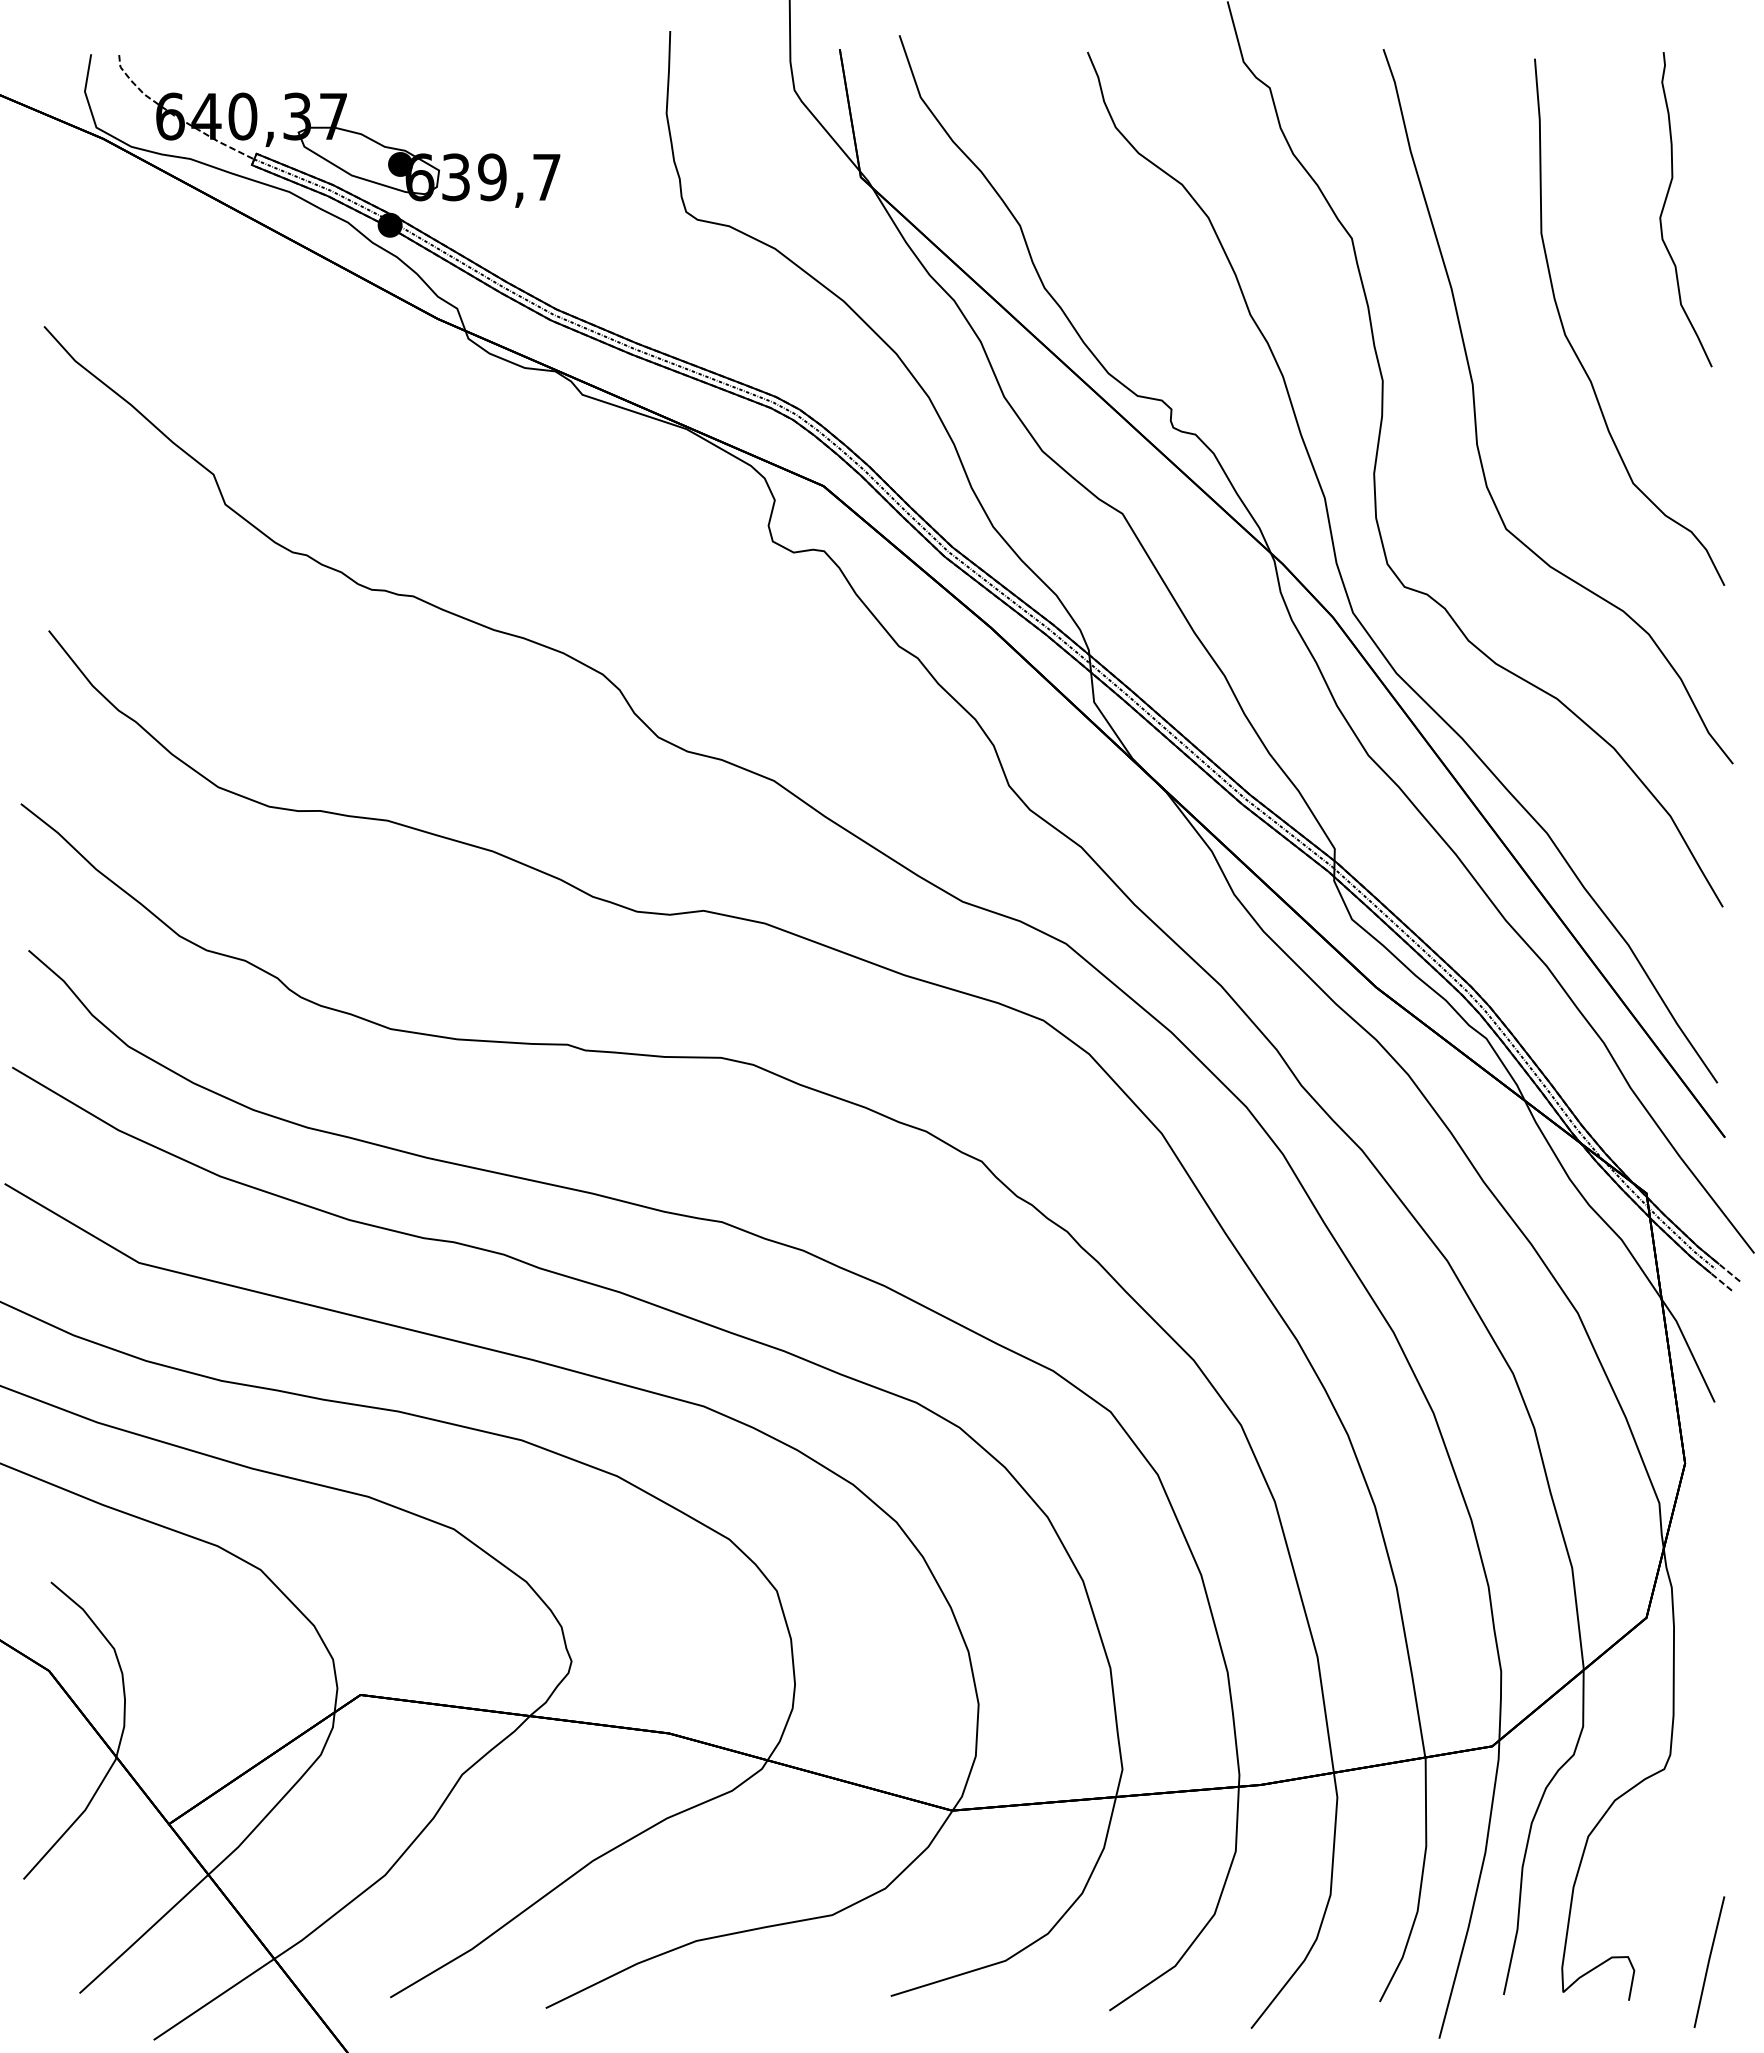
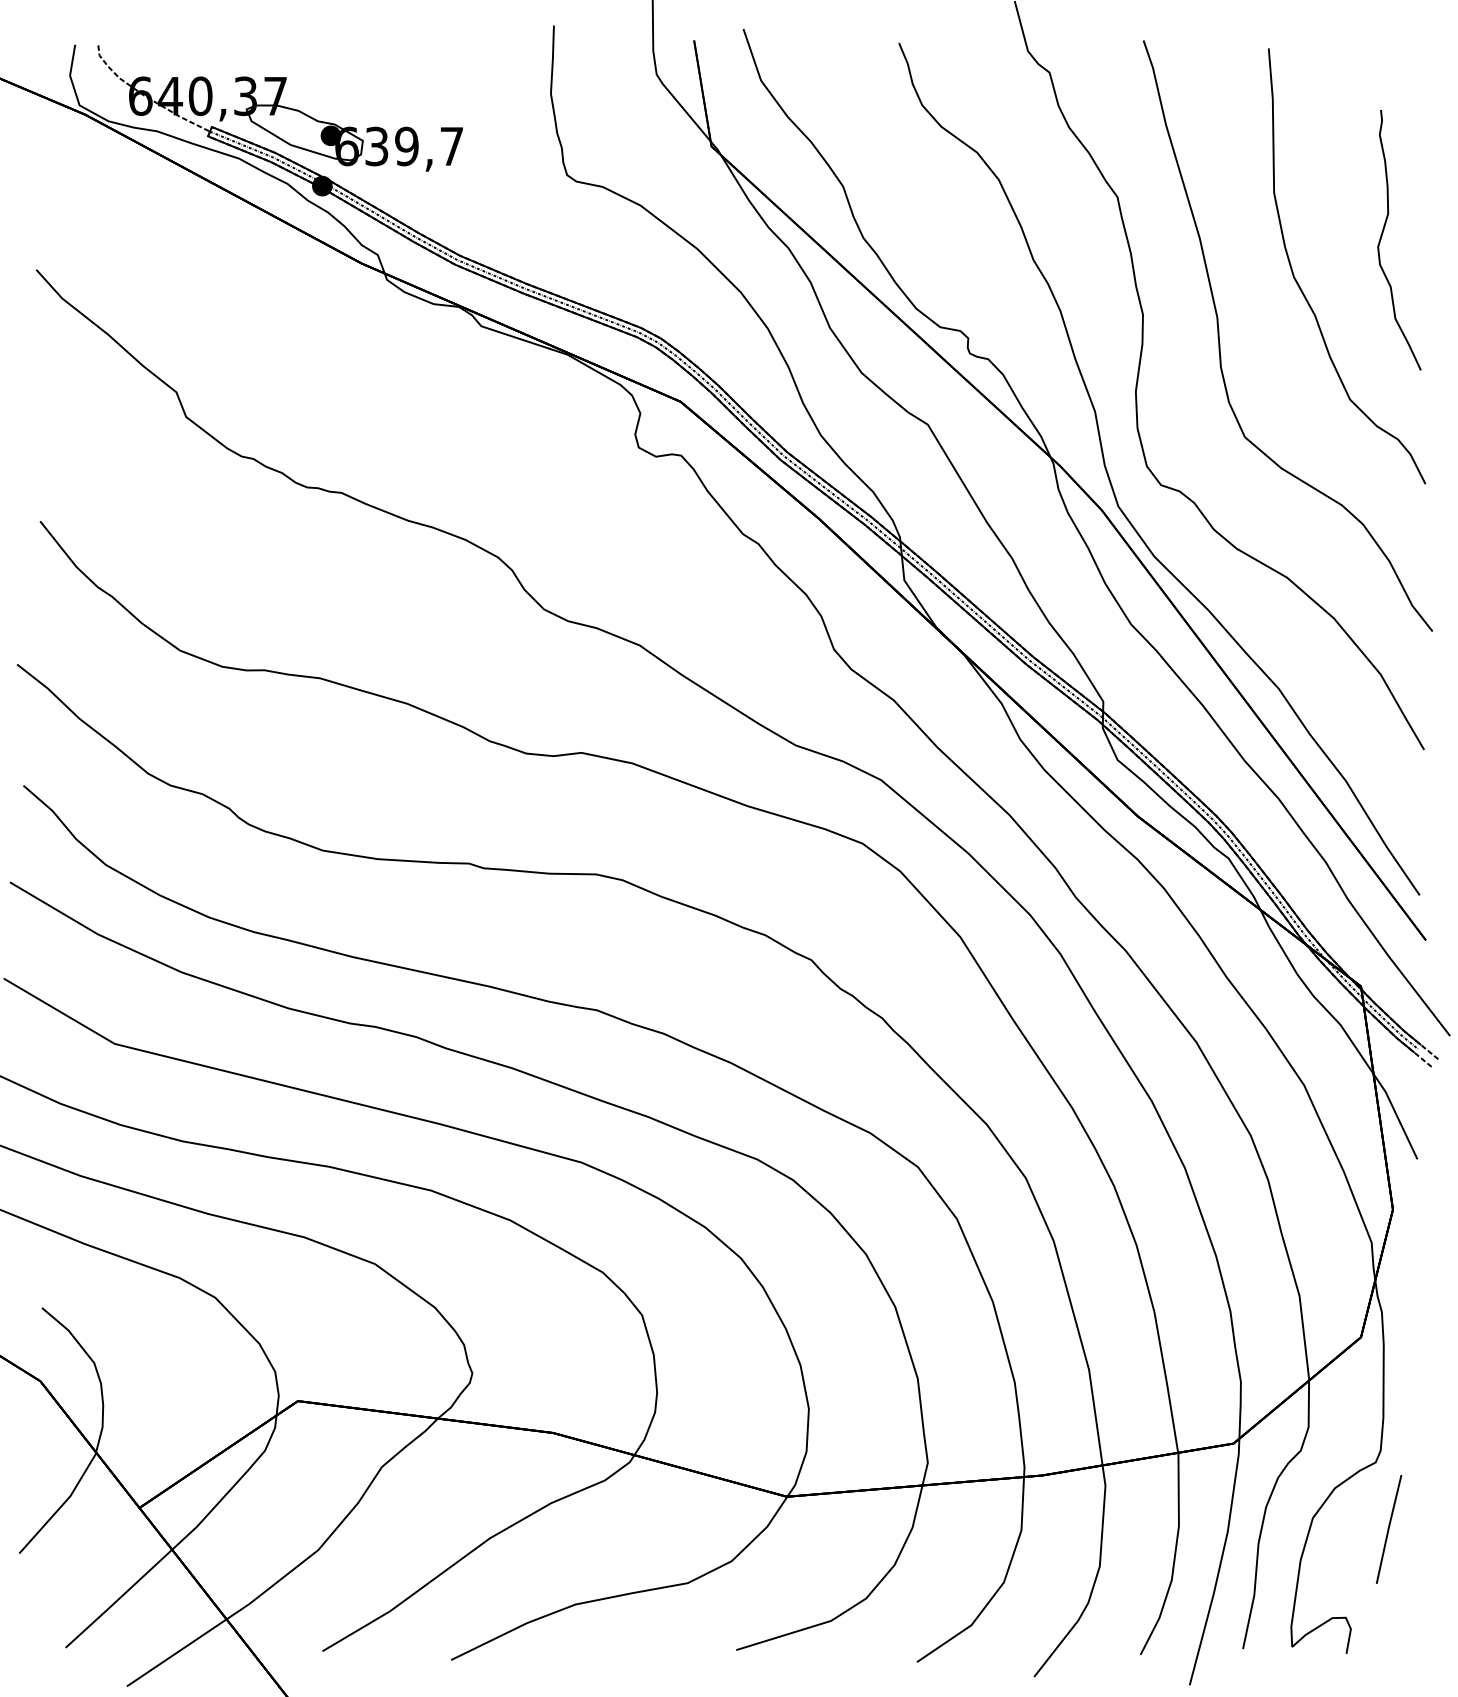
curve: (1666, 201) -> (1383, 233), moved
line: (1709, 1961) -> (1389, 1528), moved

